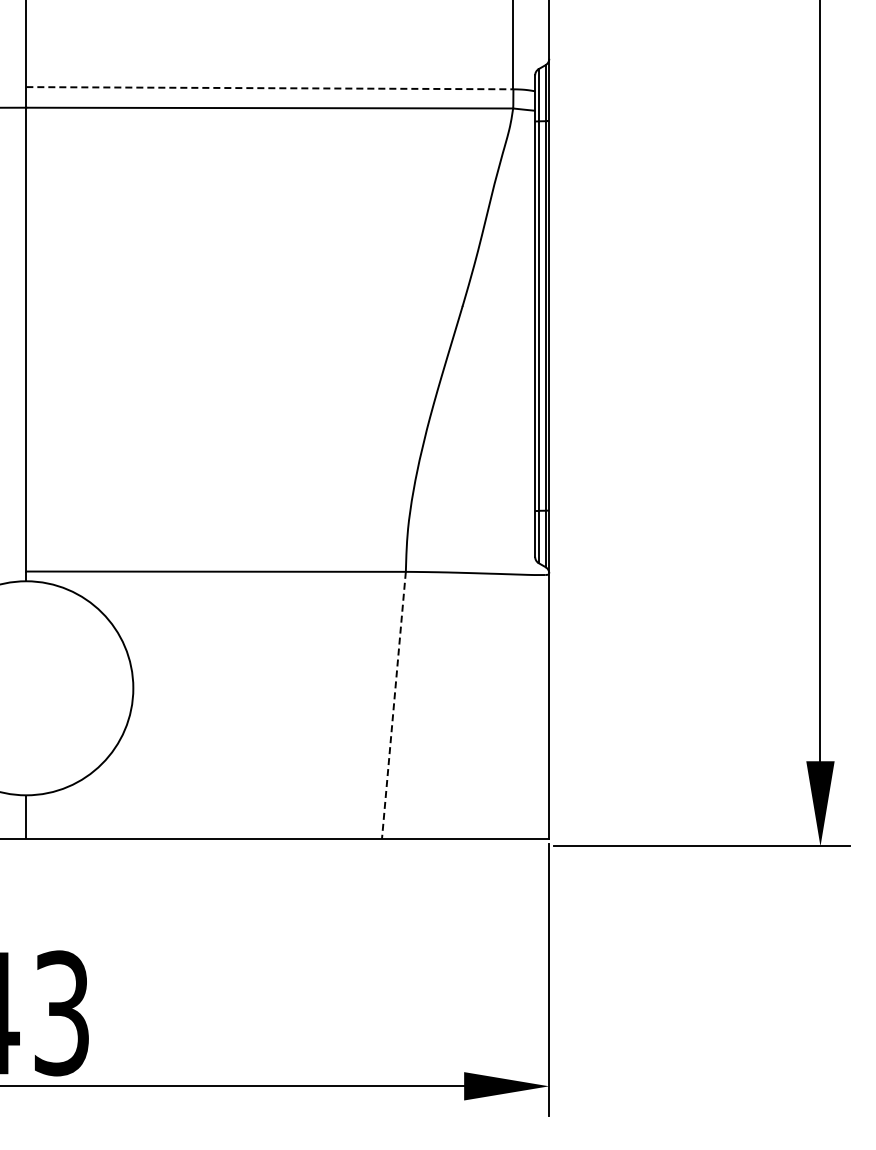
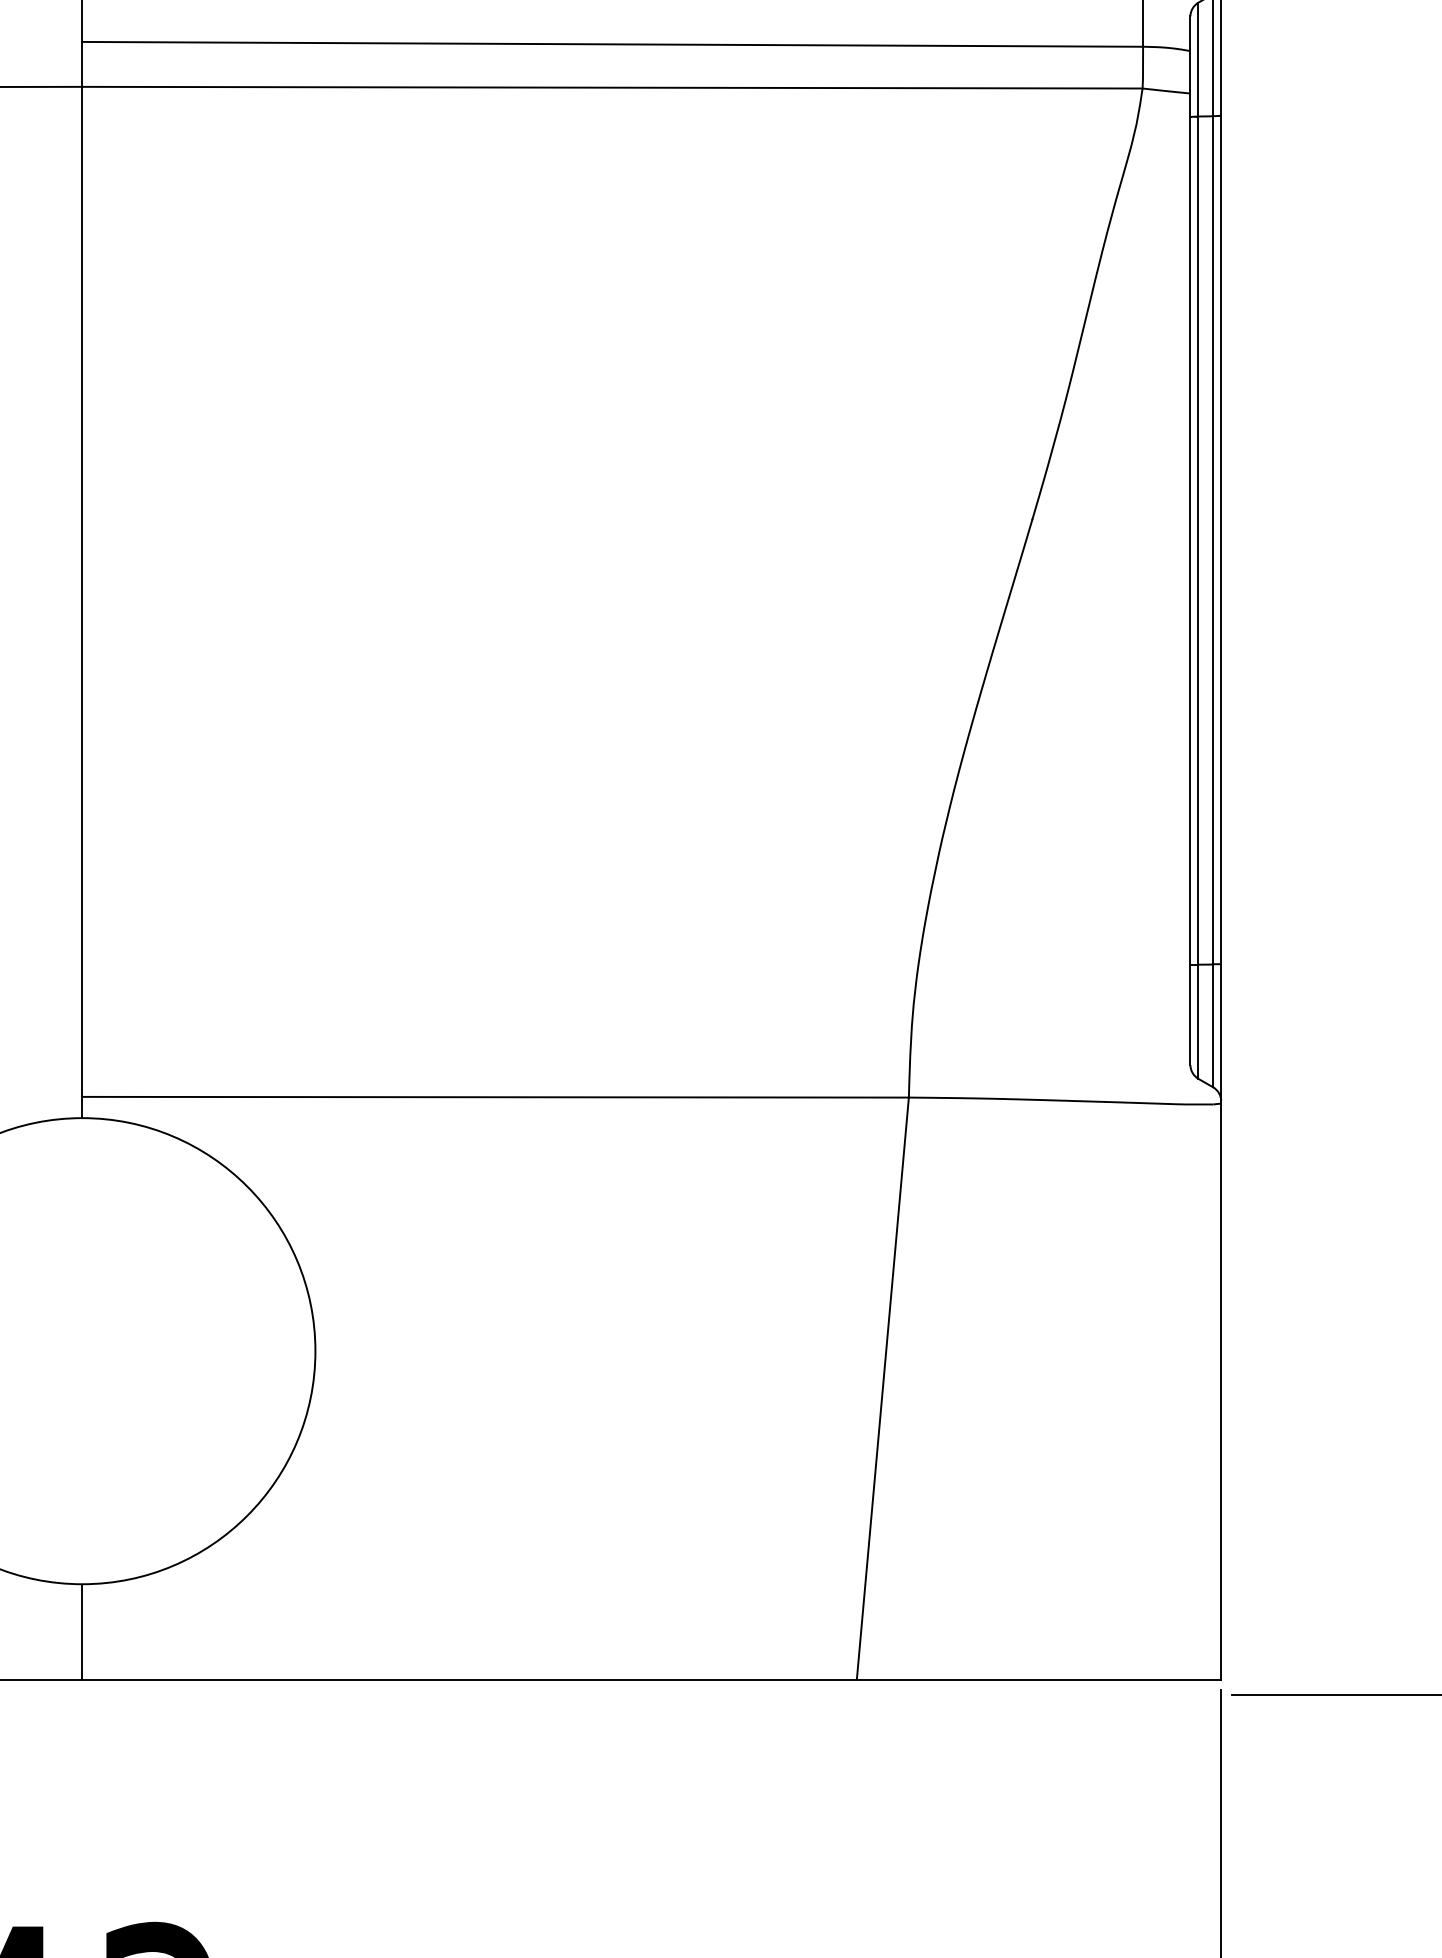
line: (269, 88) -> (611, 44), dashed -> solid
line: (393, 705) -> (881, 1388), dashed -> solid

